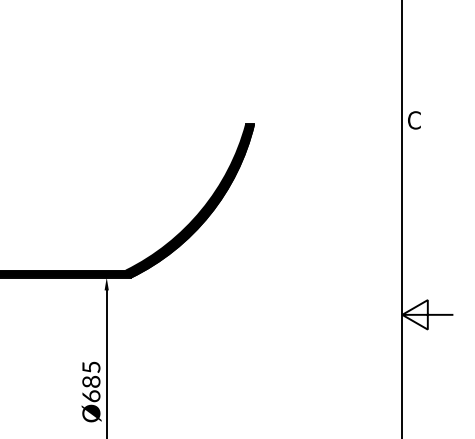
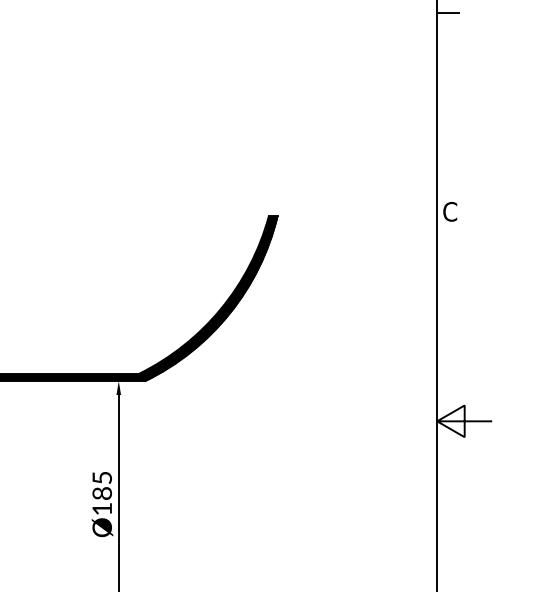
text: (90, 395) -> (101, 508), Ø685 -> Ø185

